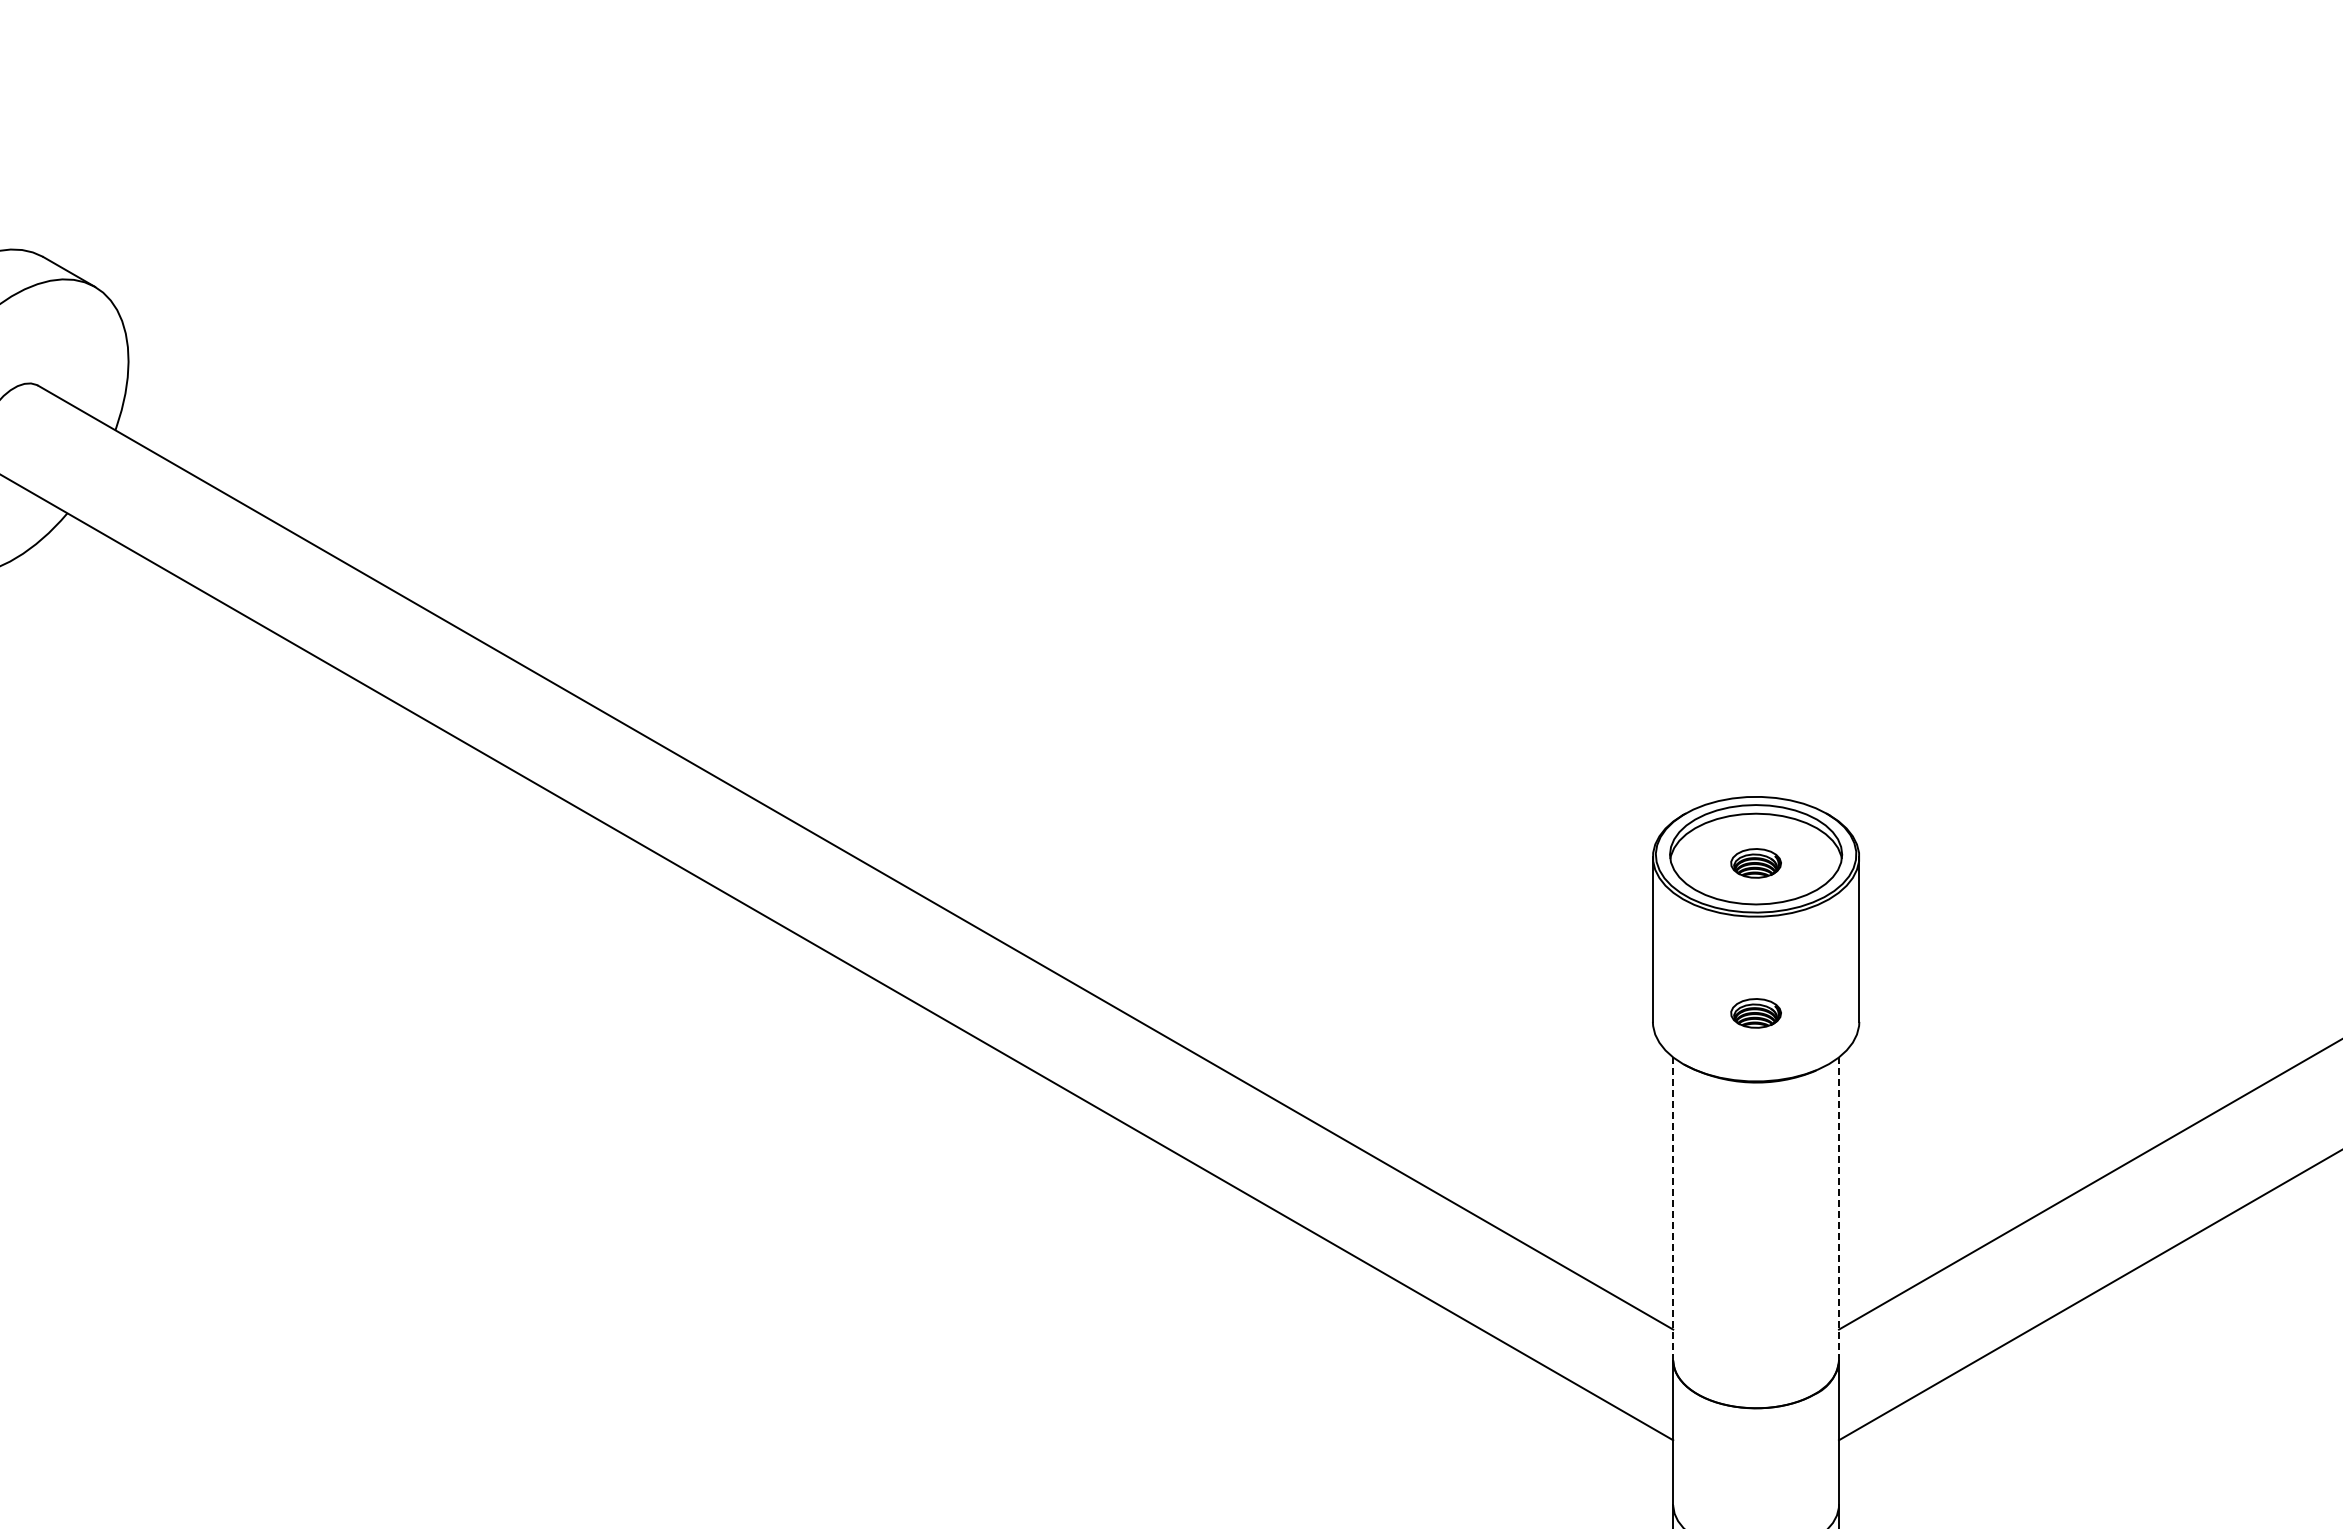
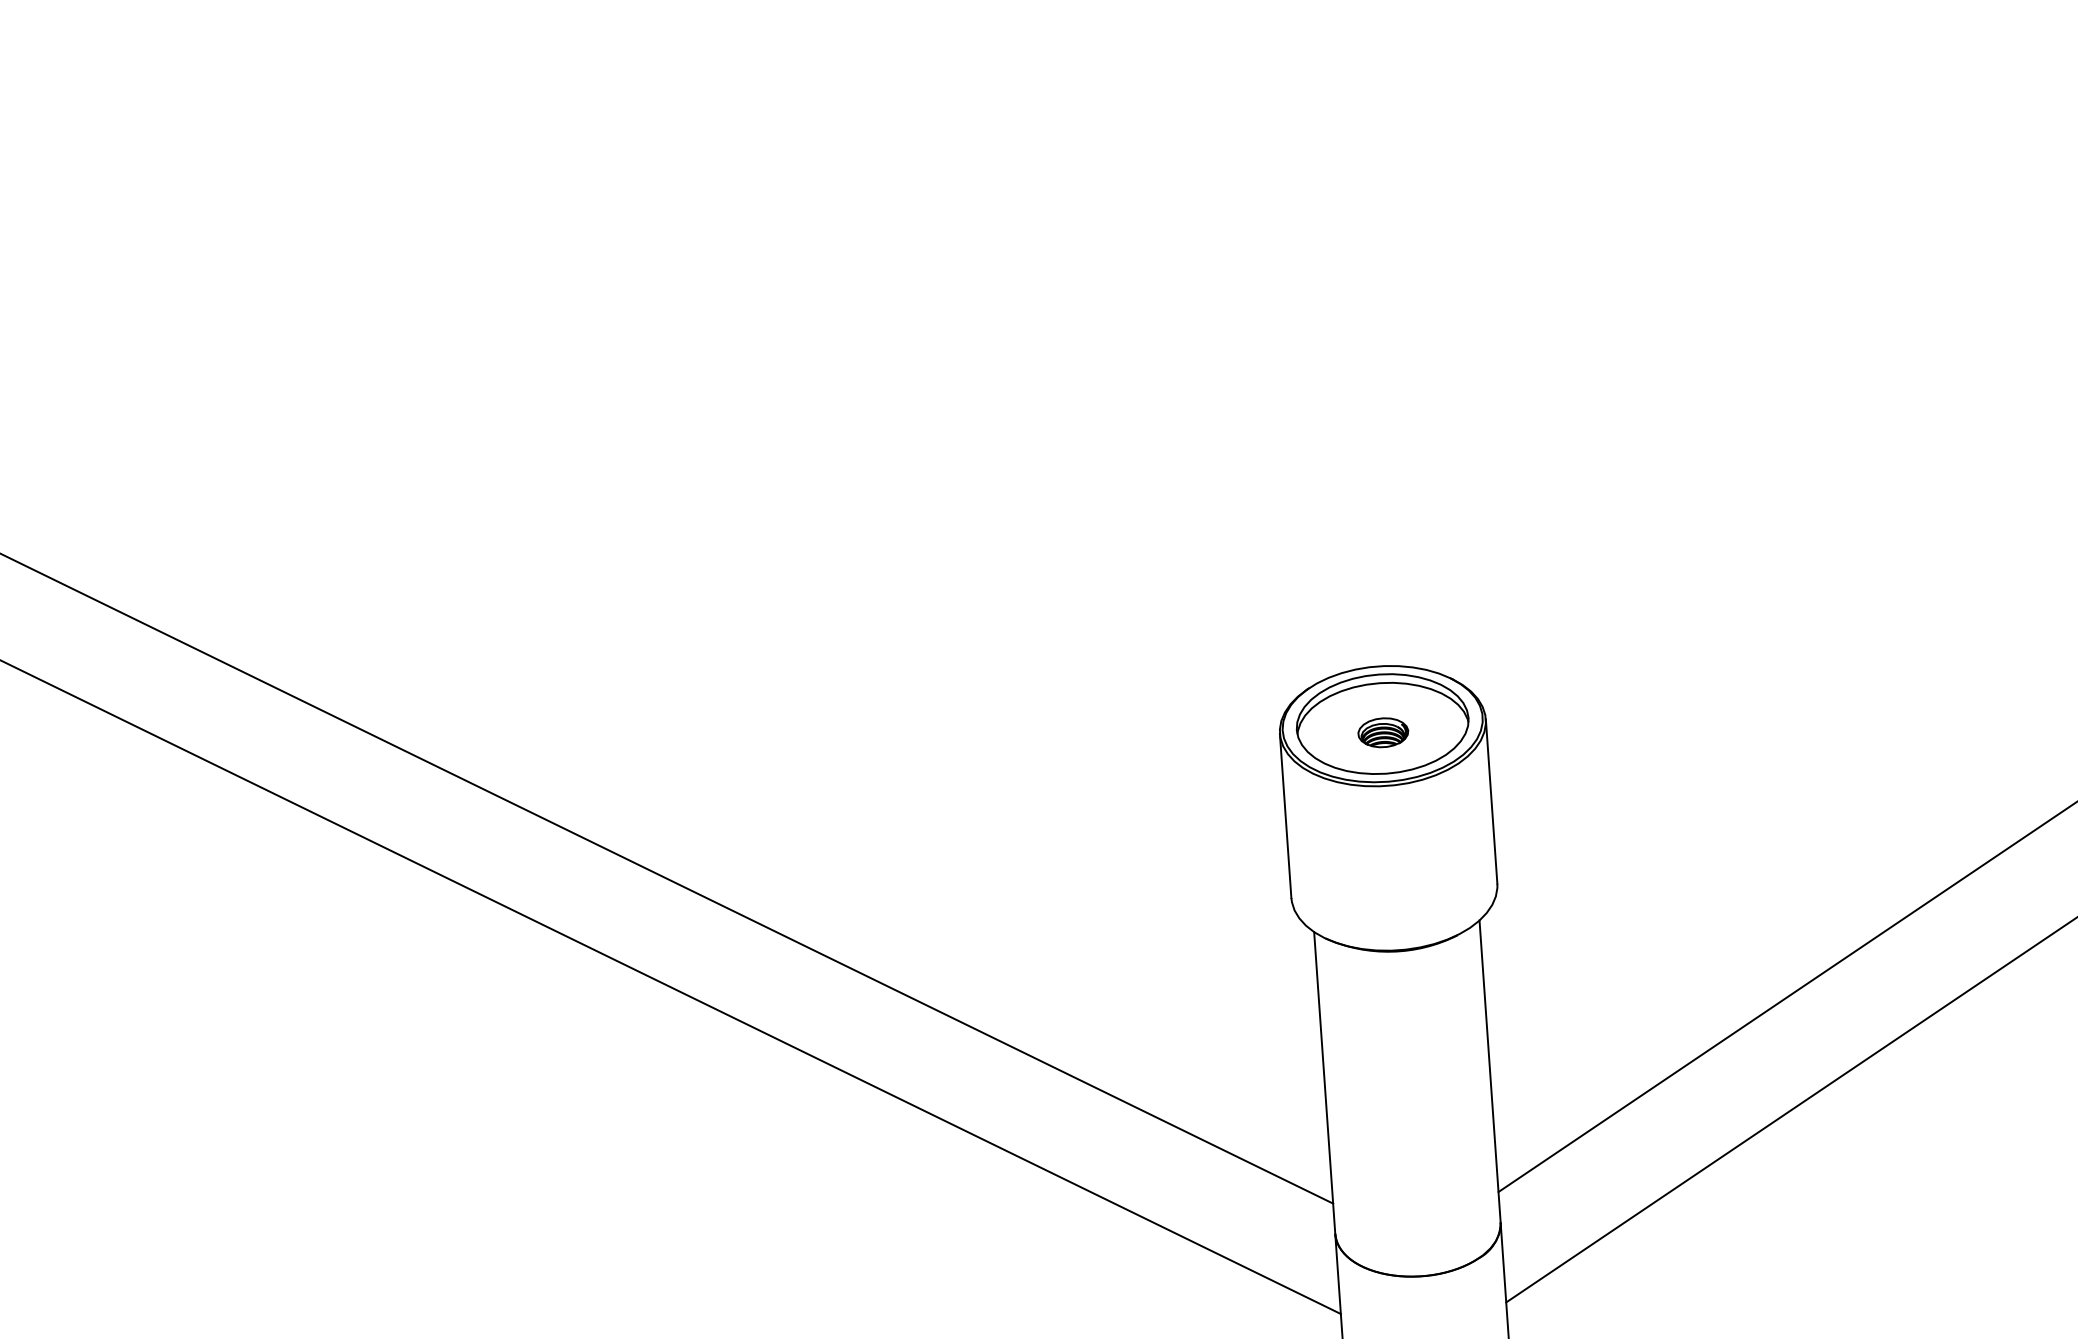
part: (1755, 1013) -> (1393, 882), removed
line: (1673, 1208) -> (1324, 1082), dashed -> solid
line: (1838, 1208) -> (1489, 1071), dashed -> solid

